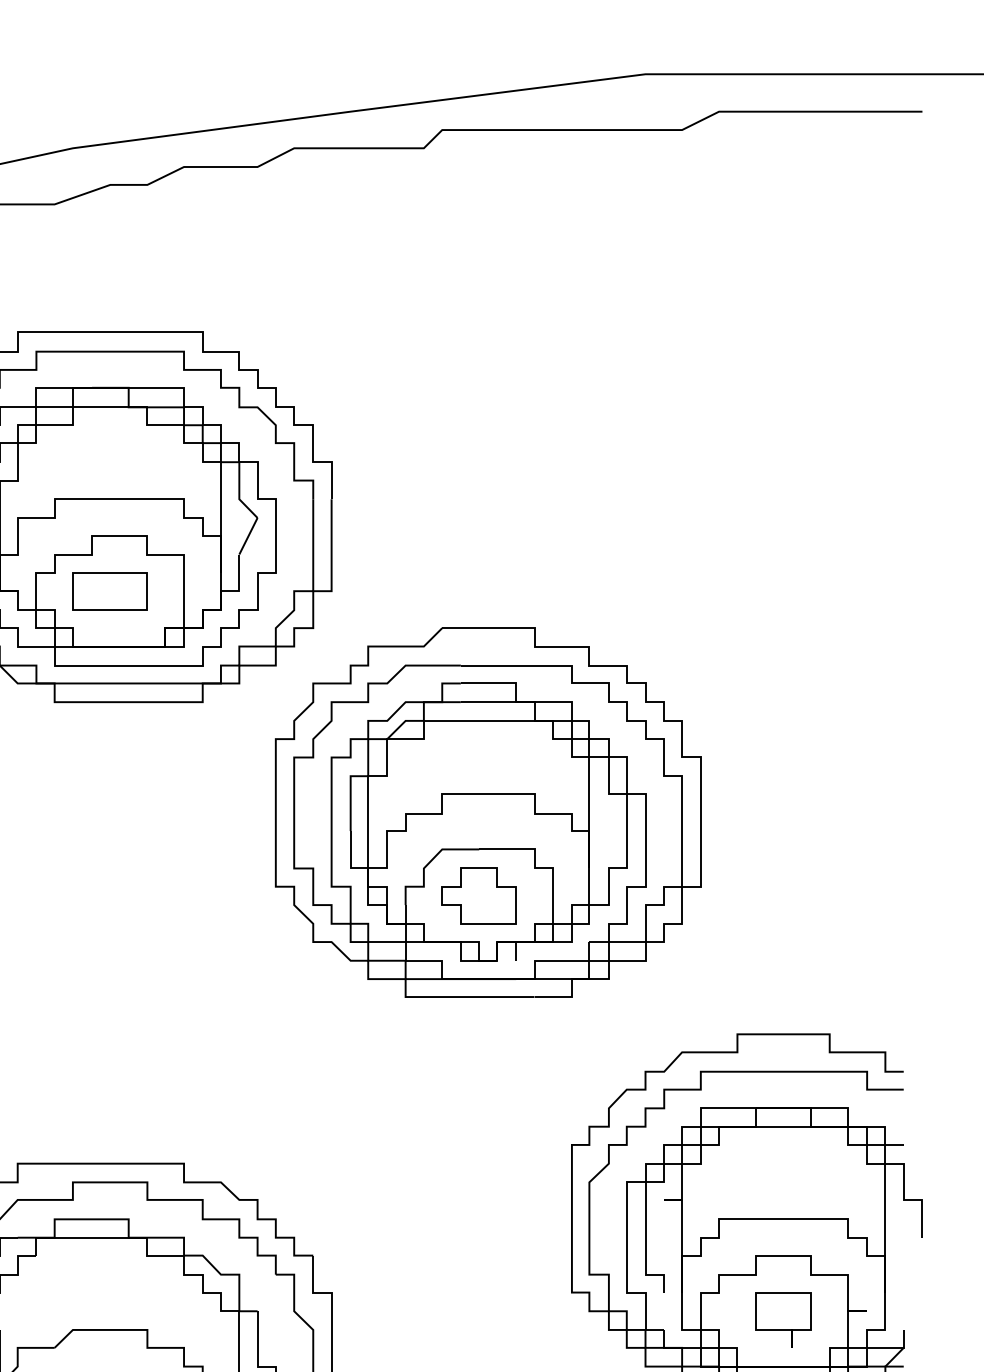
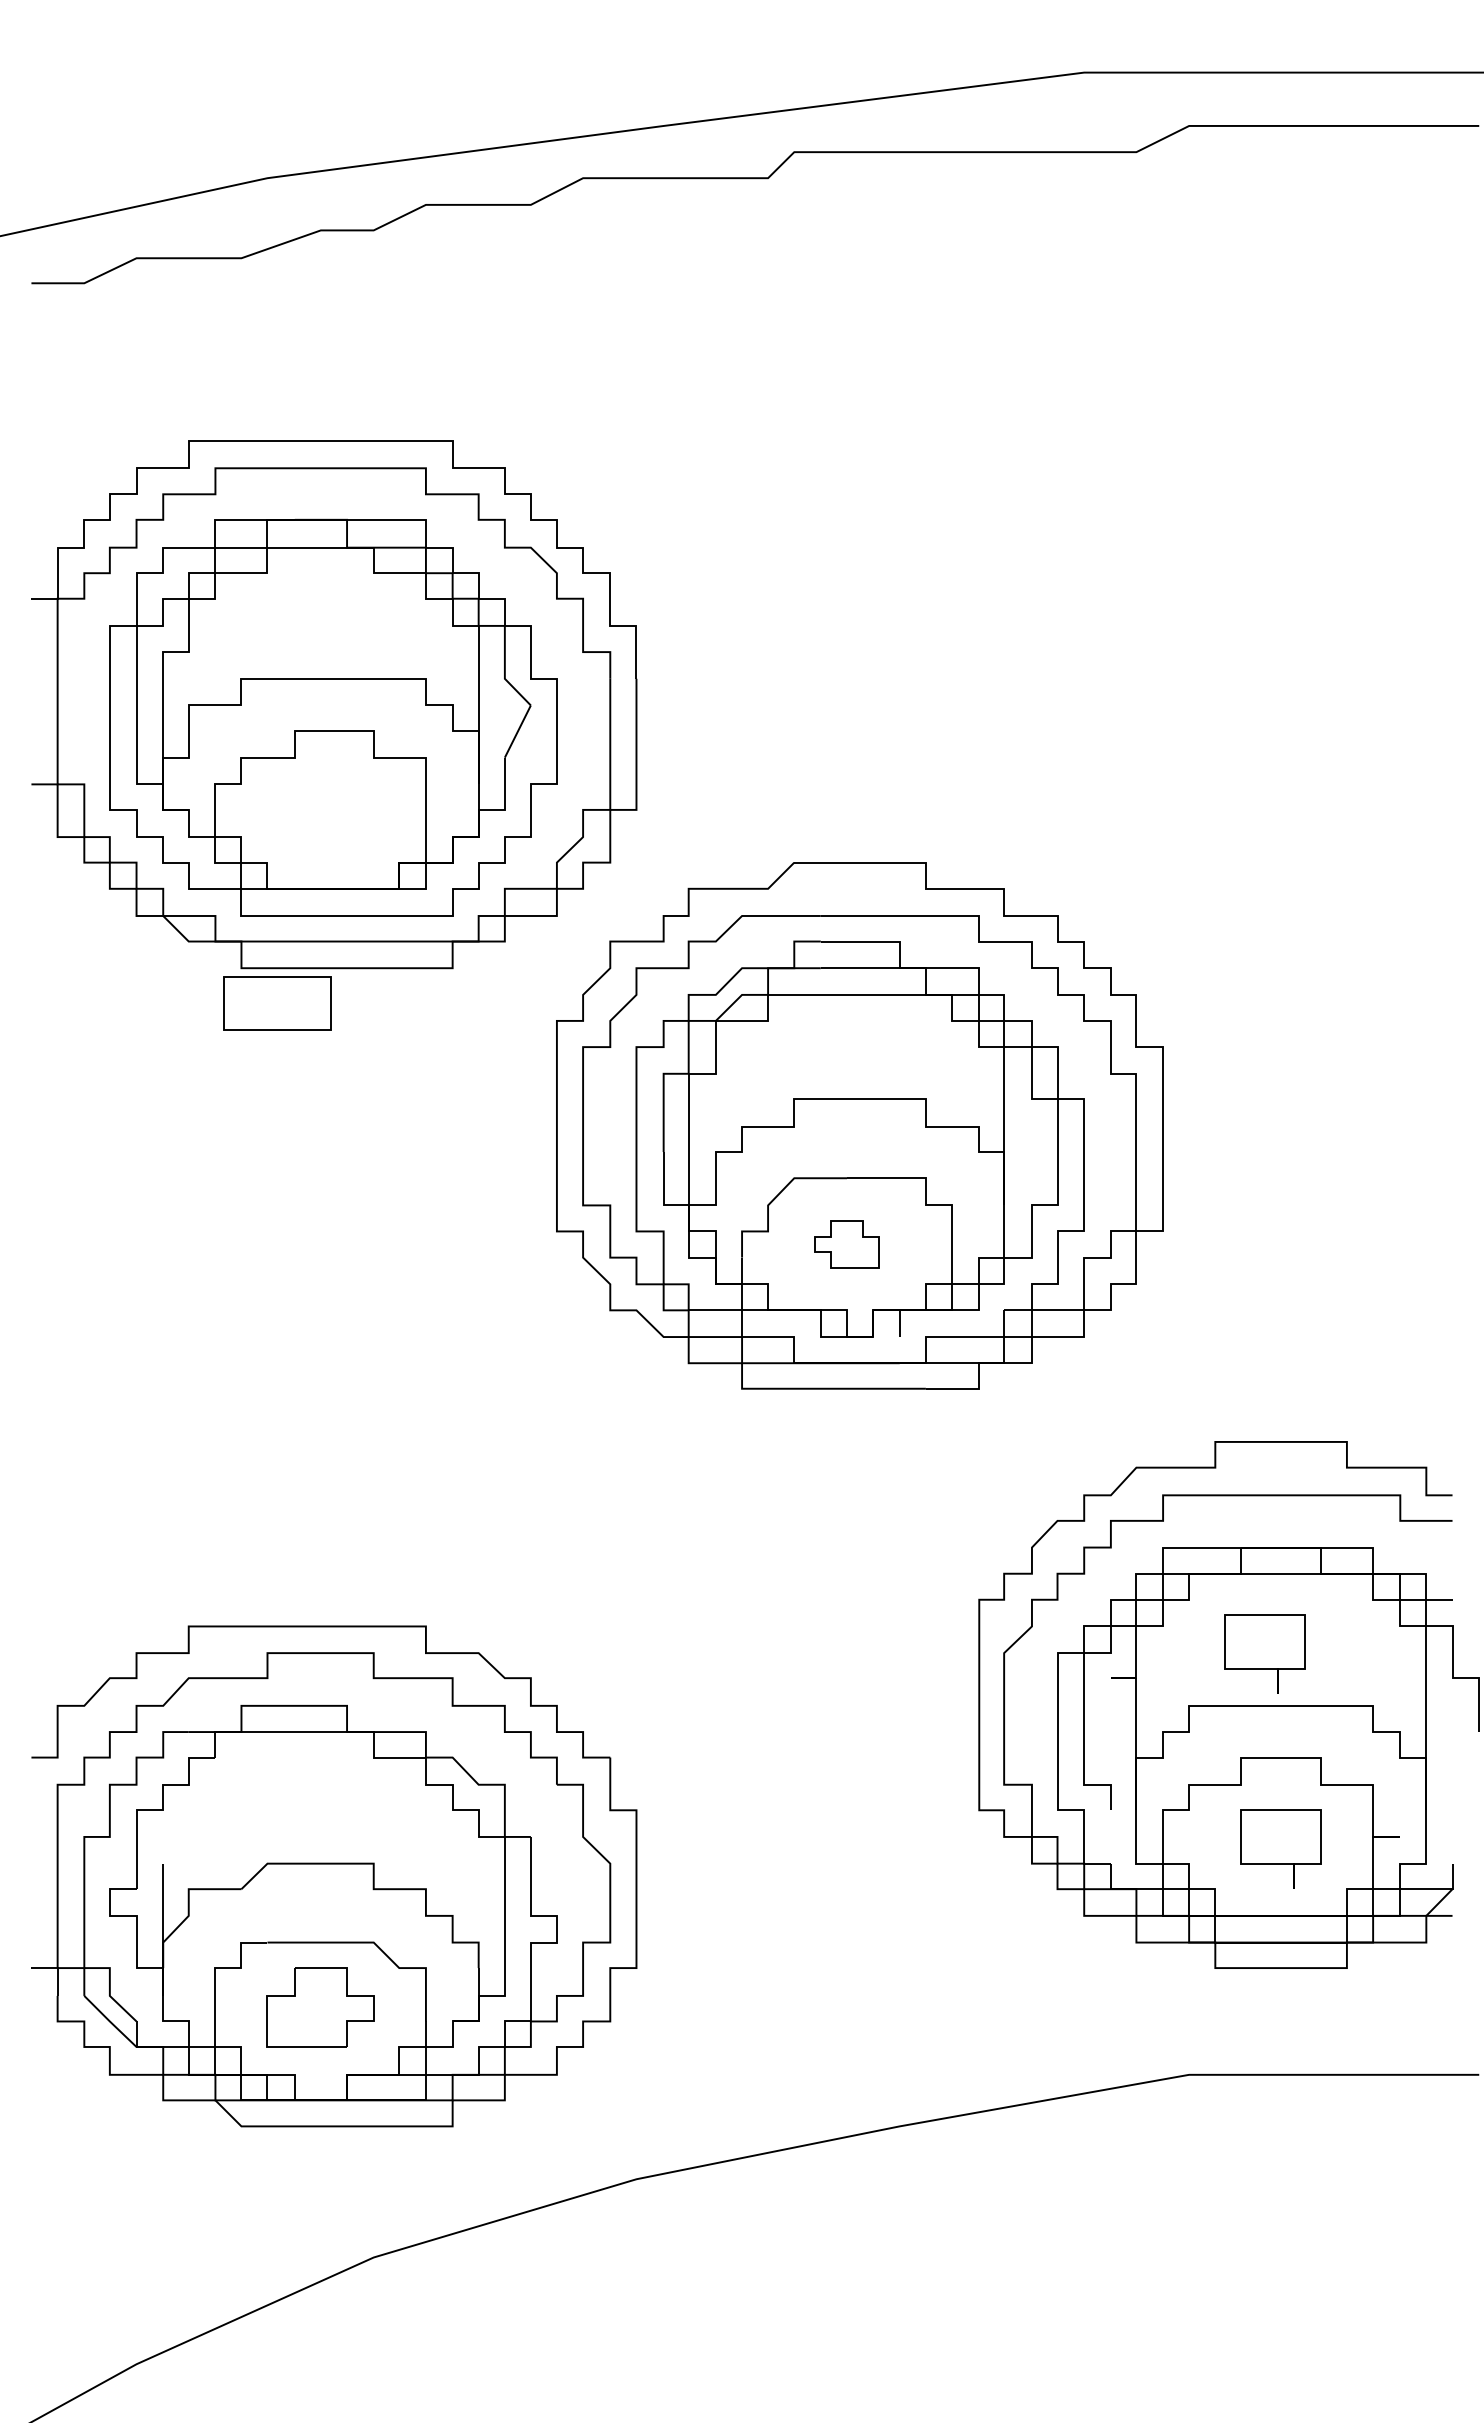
part: (110, 591) -> (277, 1003), moved
part: (478, 895) -> (846, 1244), size x0.6
part: (771, 1182) -> (1264, 1653), added

